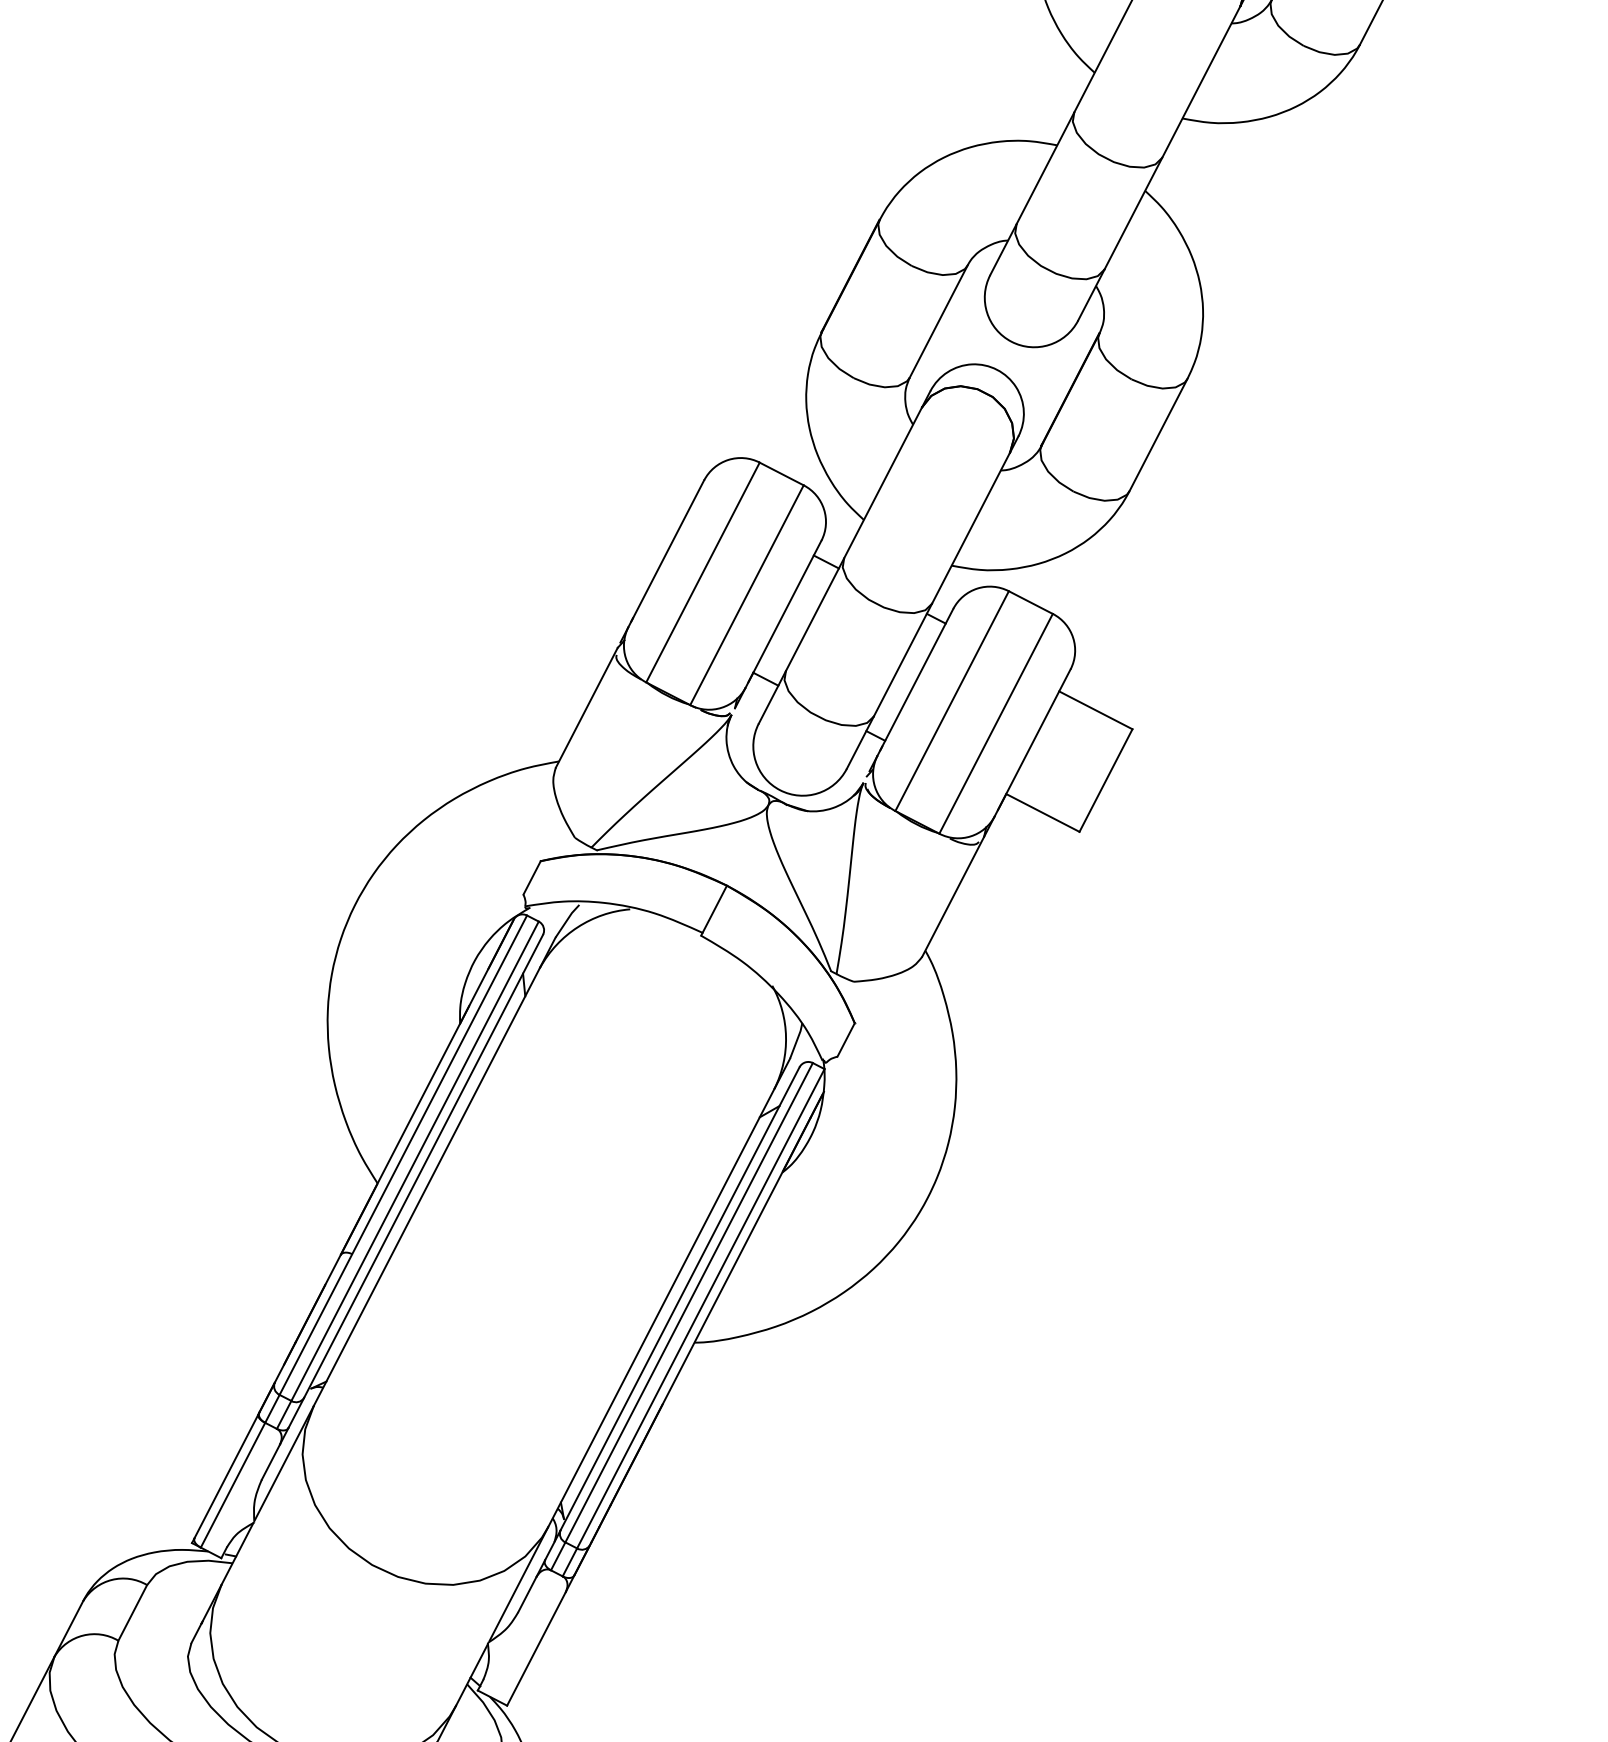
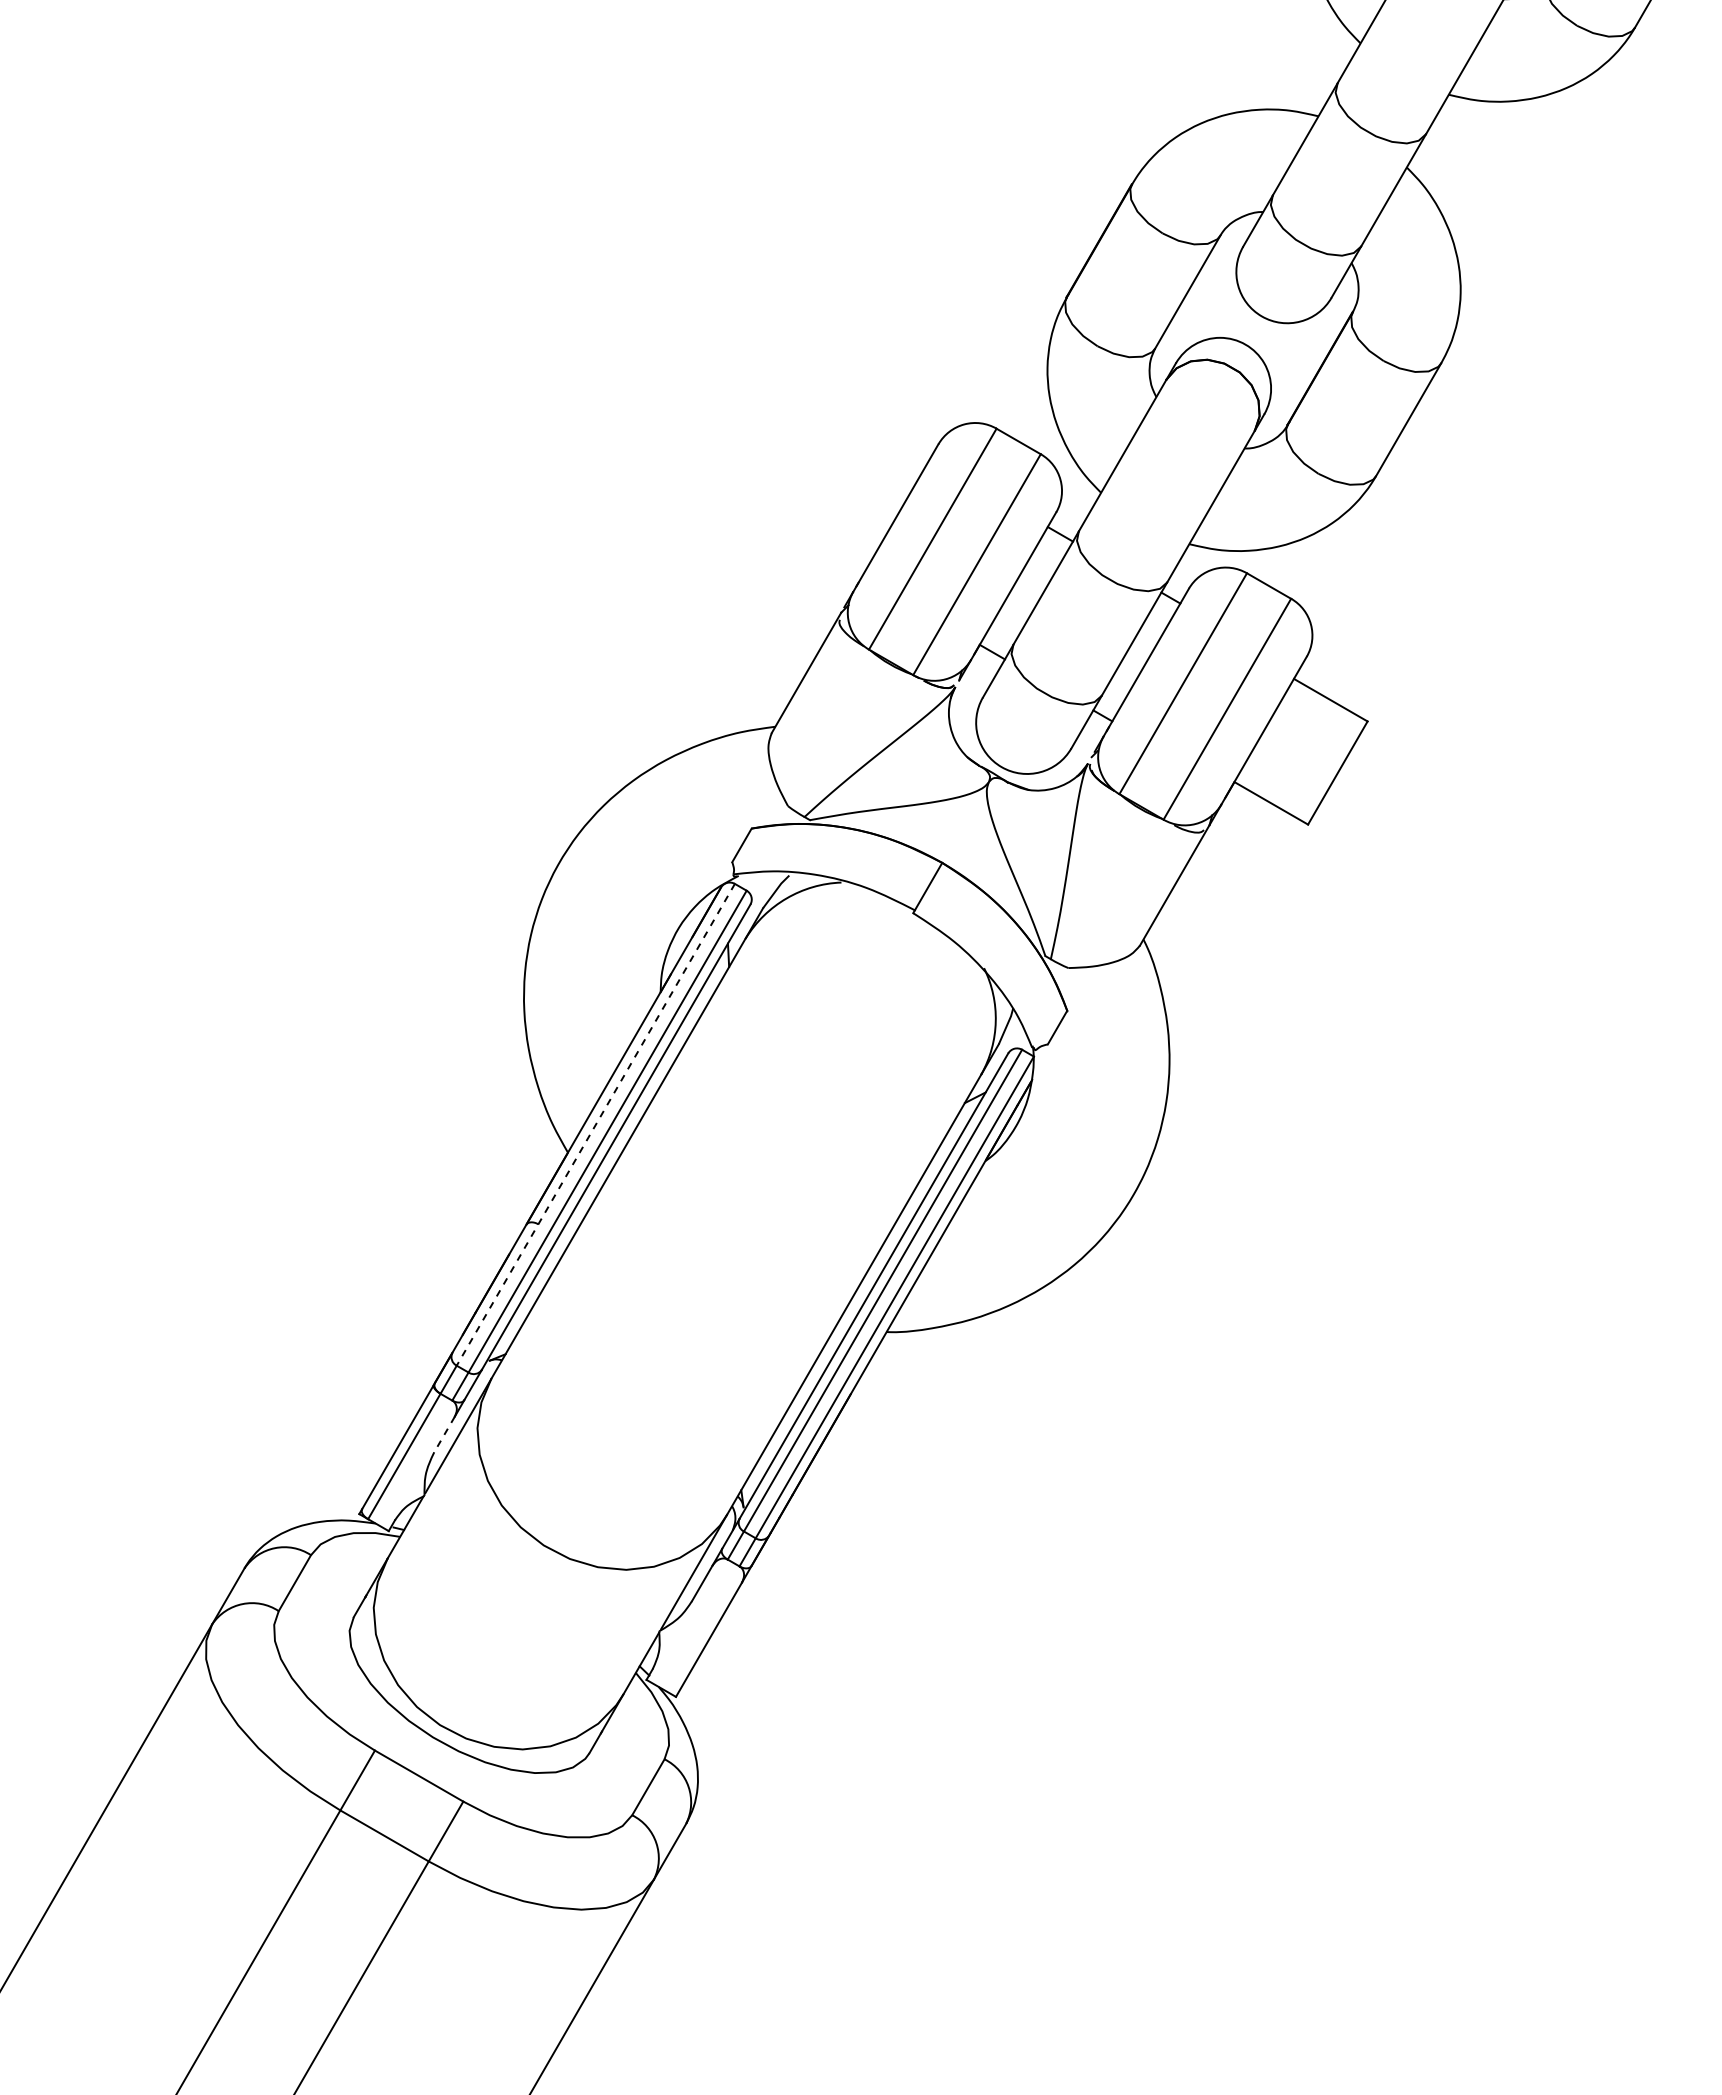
line: (403, 1155) -> (595, 1125), solid -> dashed
line: (270, 1462) -> (444, 1434), solid -> dashed

